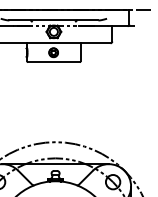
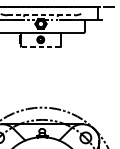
line: (53, 20) -> (40, 15), solid -> dashed
line: (53, 62) -> (40, 47), solid -> dashed

